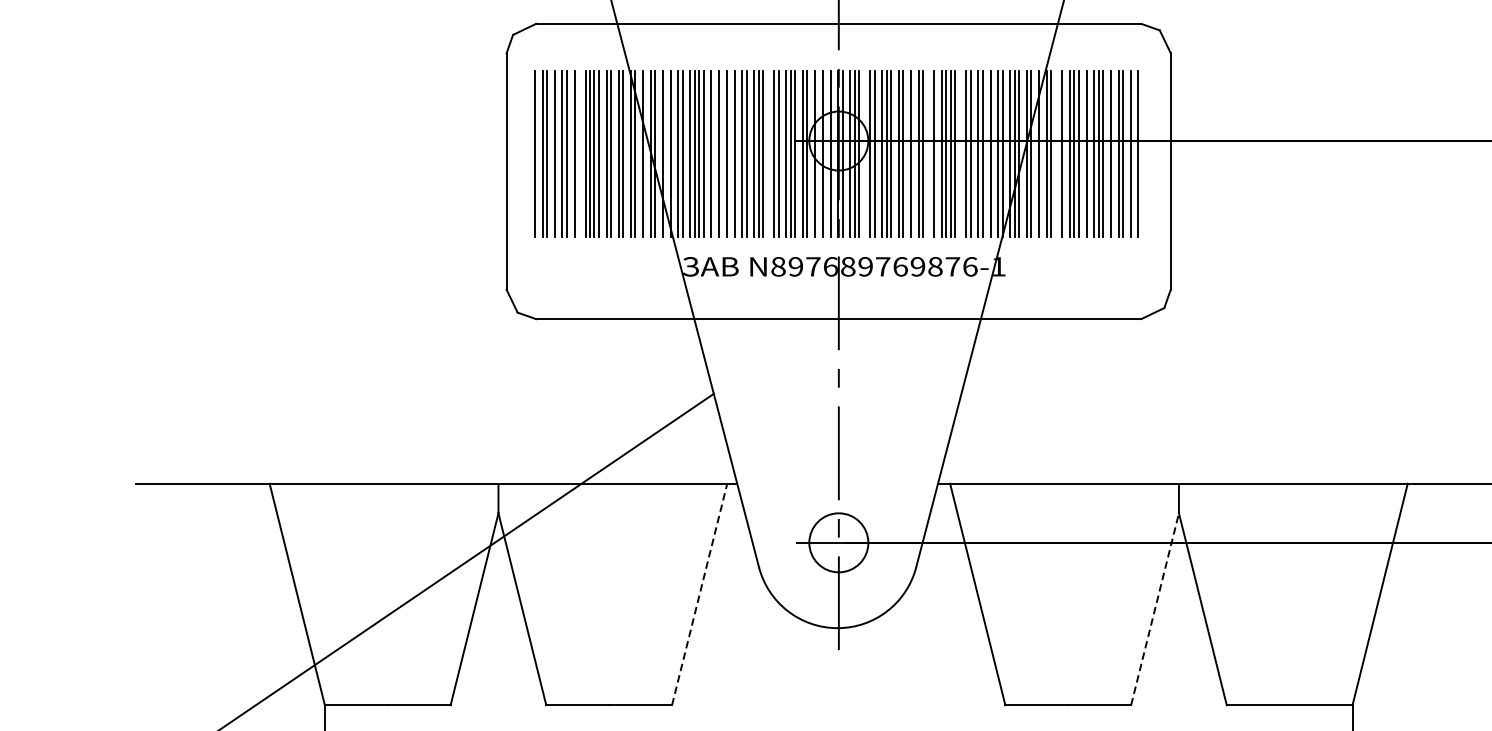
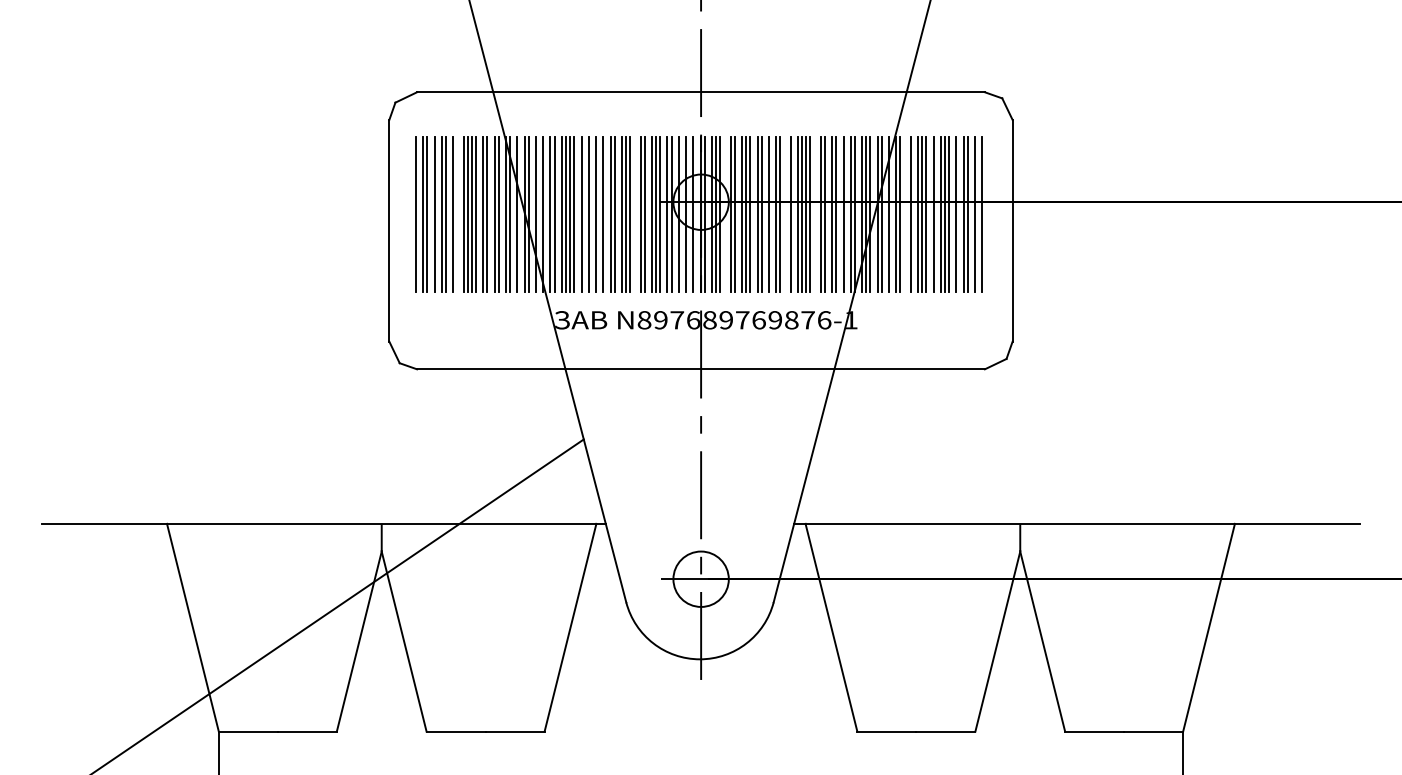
line: (699, 594) -> (570, 627), dashed -> solid
line: (1154, 609) -> (997, 641), dashed -> solid

